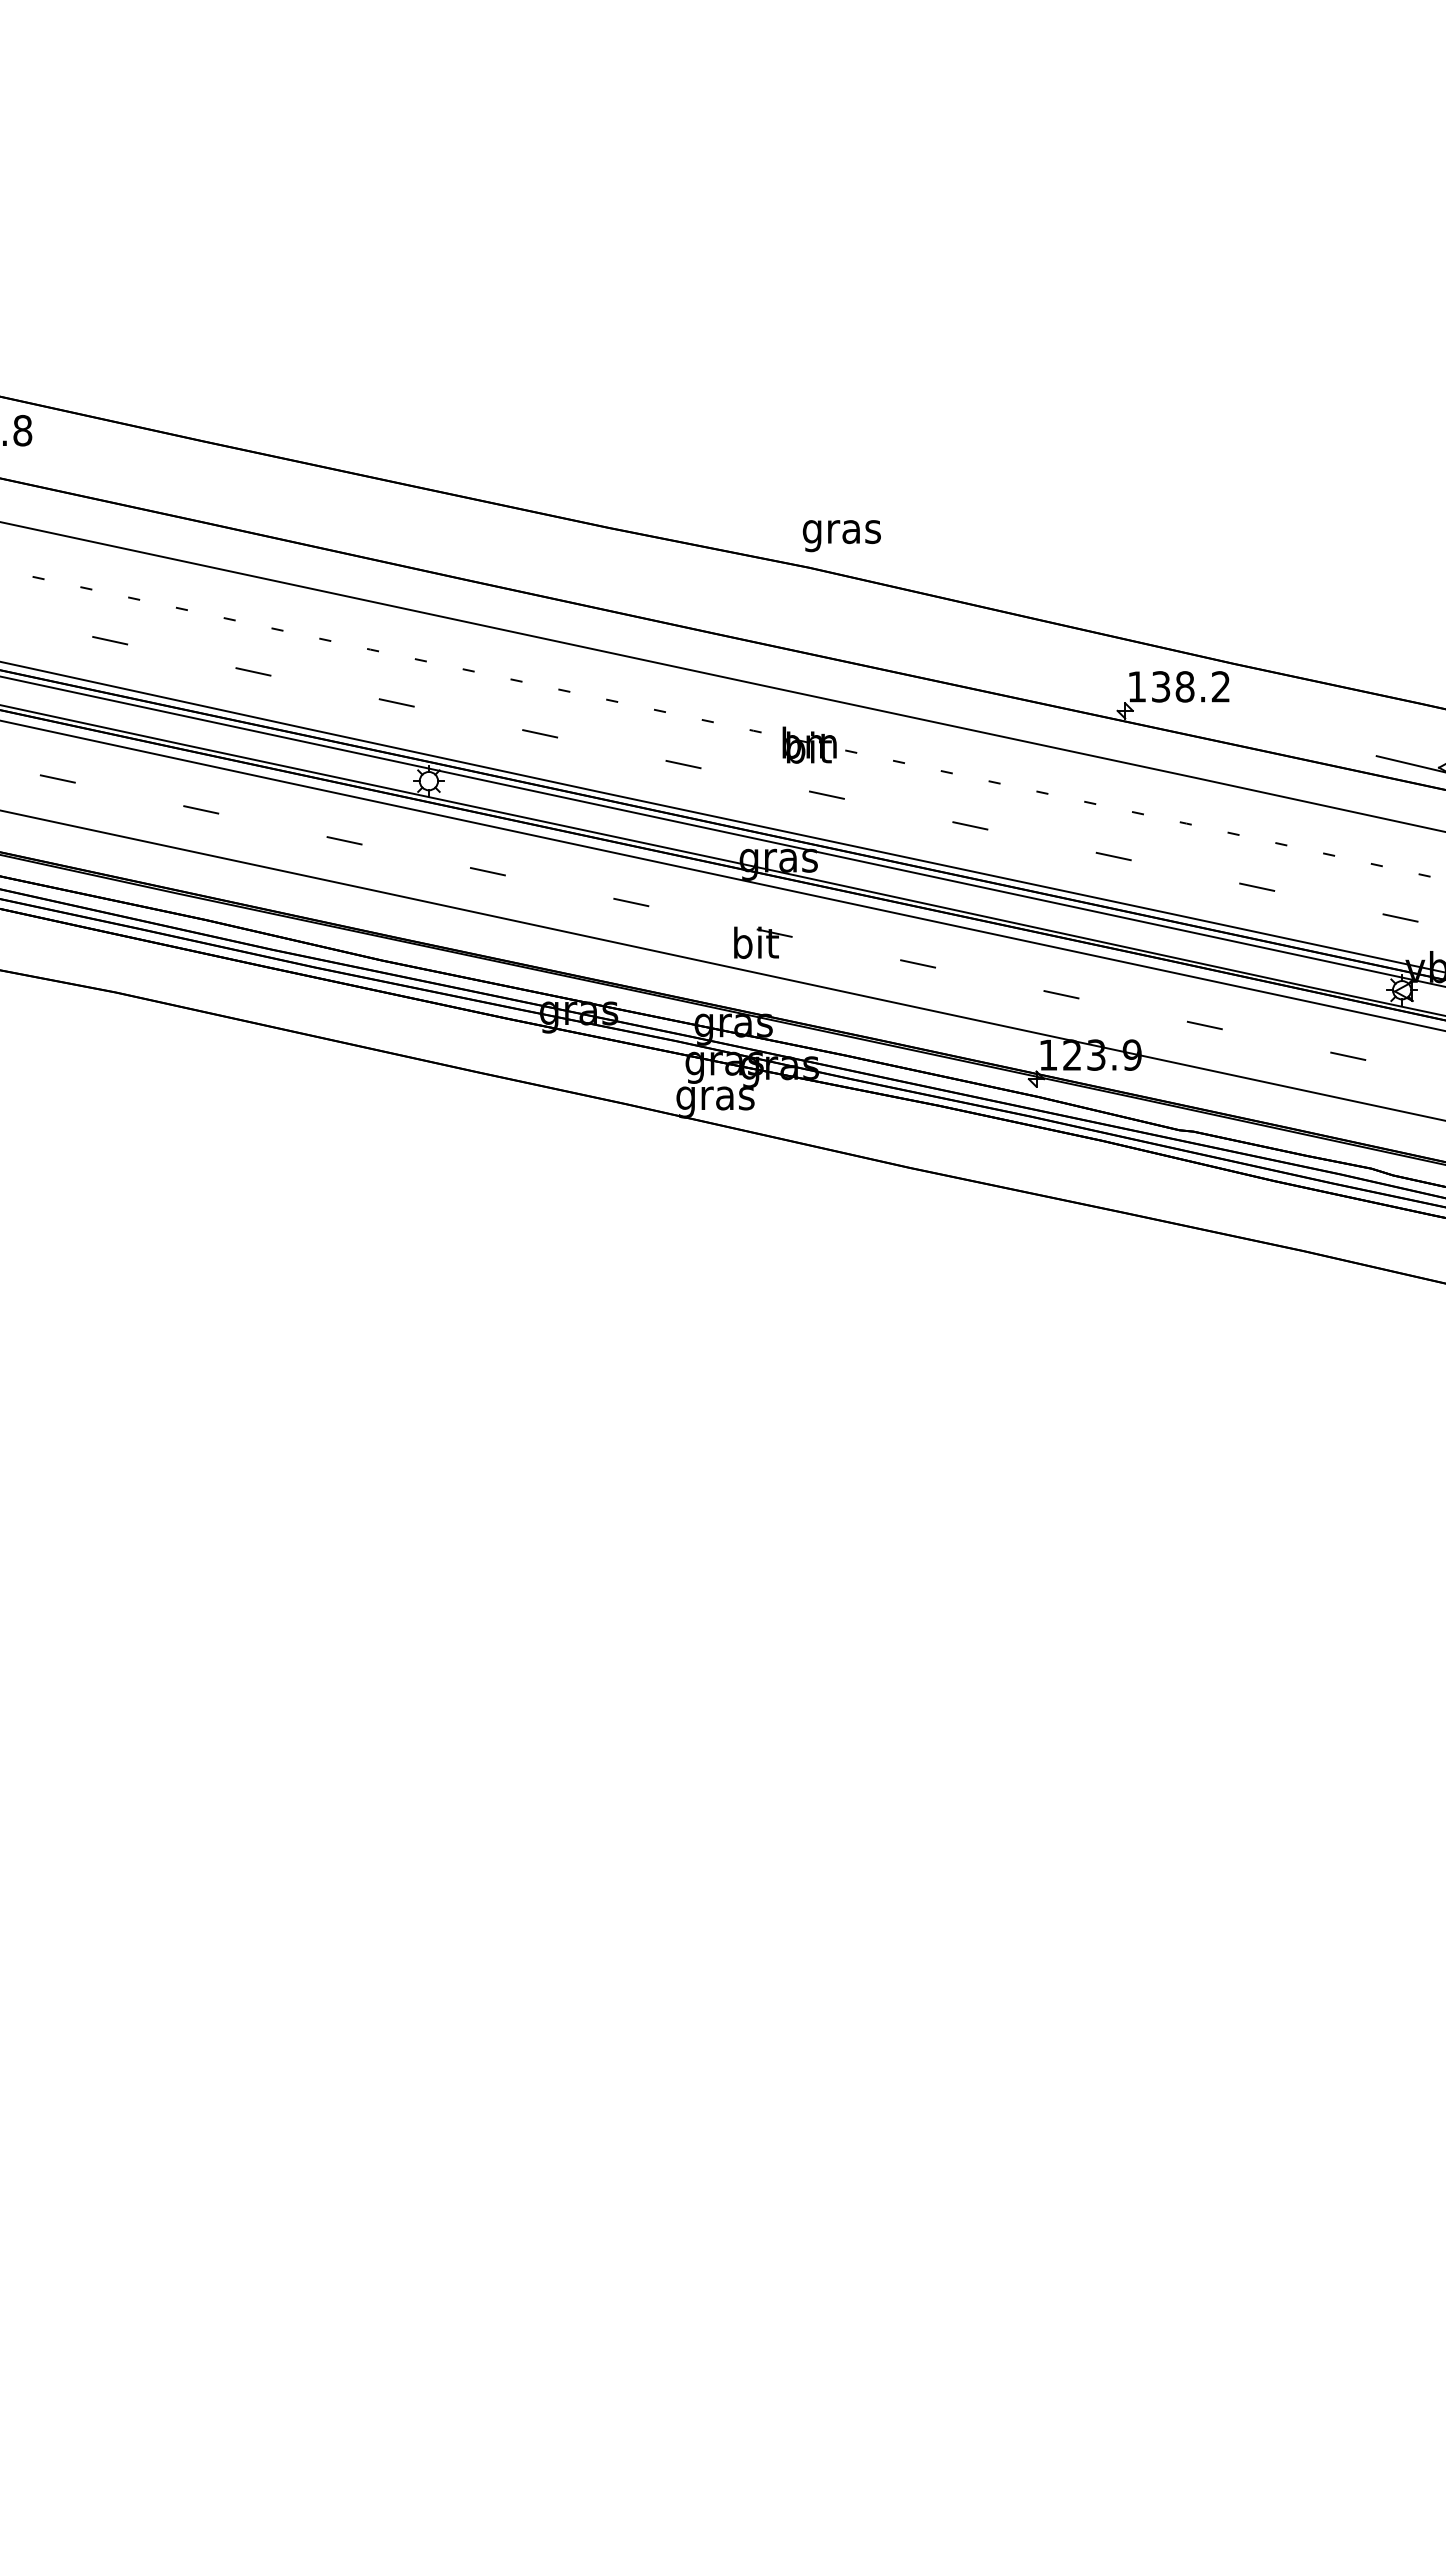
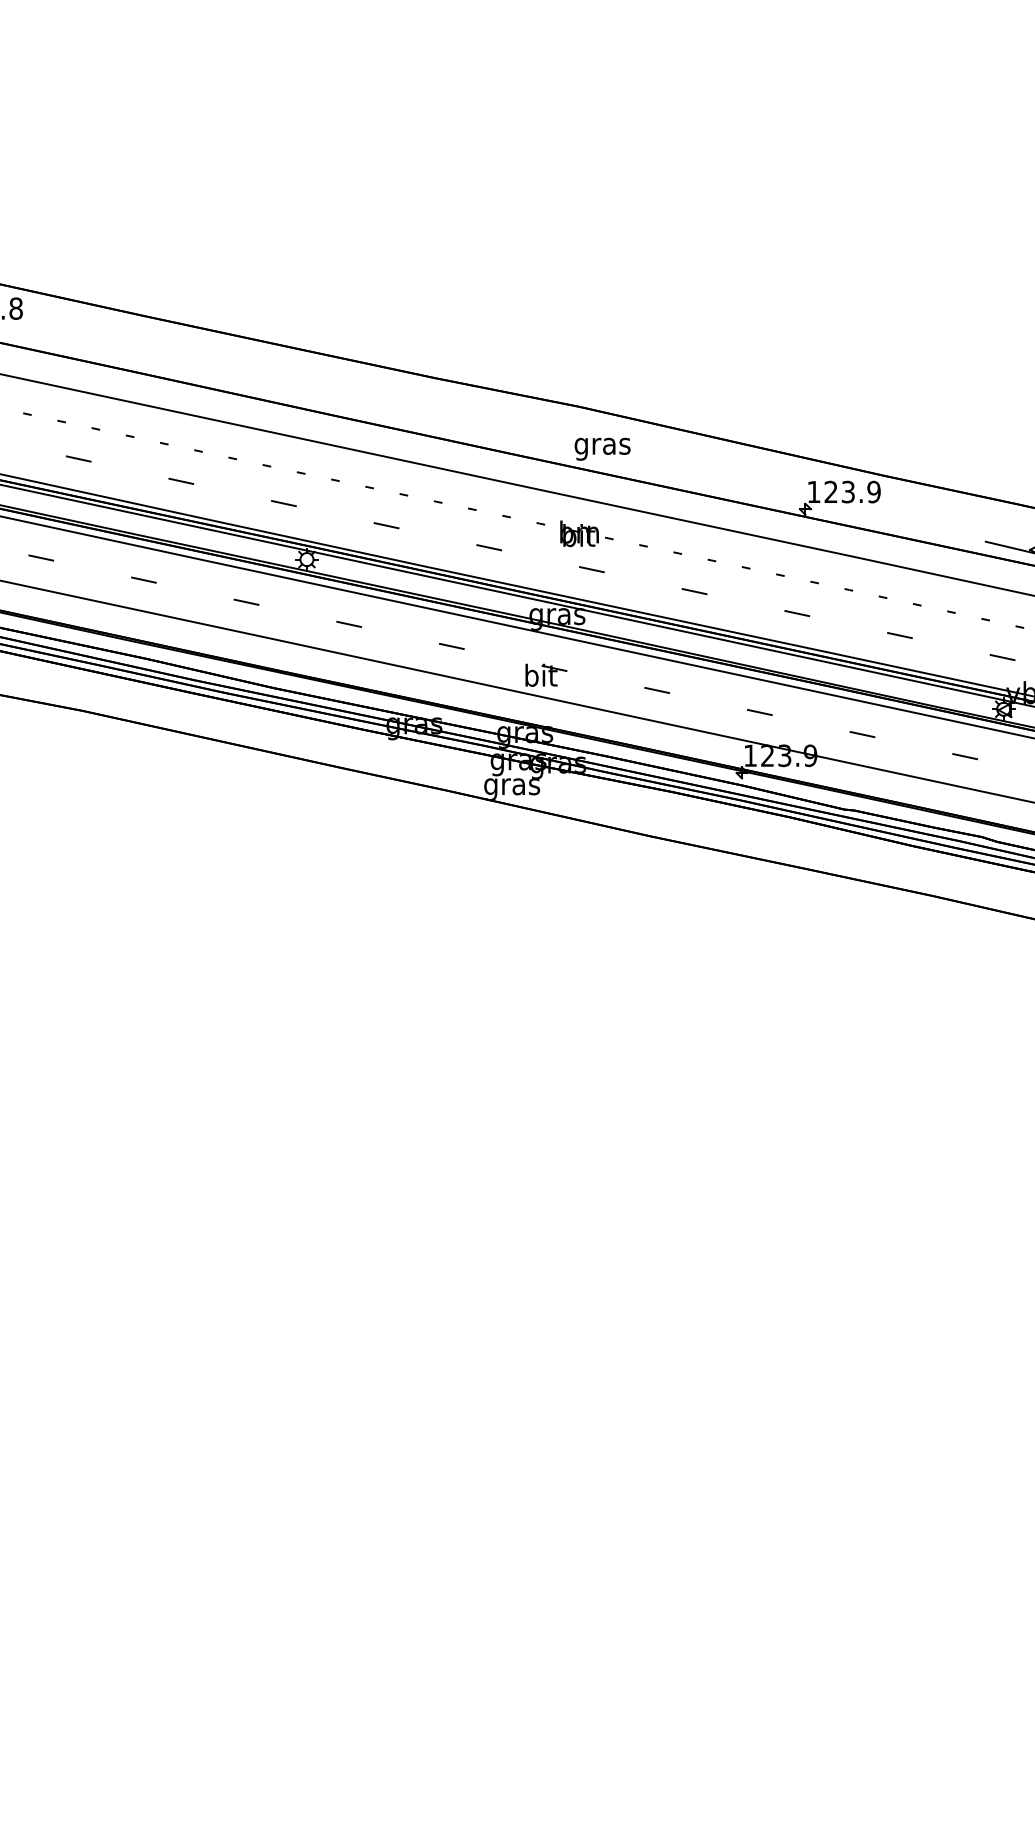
text: (841, 536) -> (602, 449), moved
text: (1191, 686) -> (852, 491), 138.2 -> 123.9

